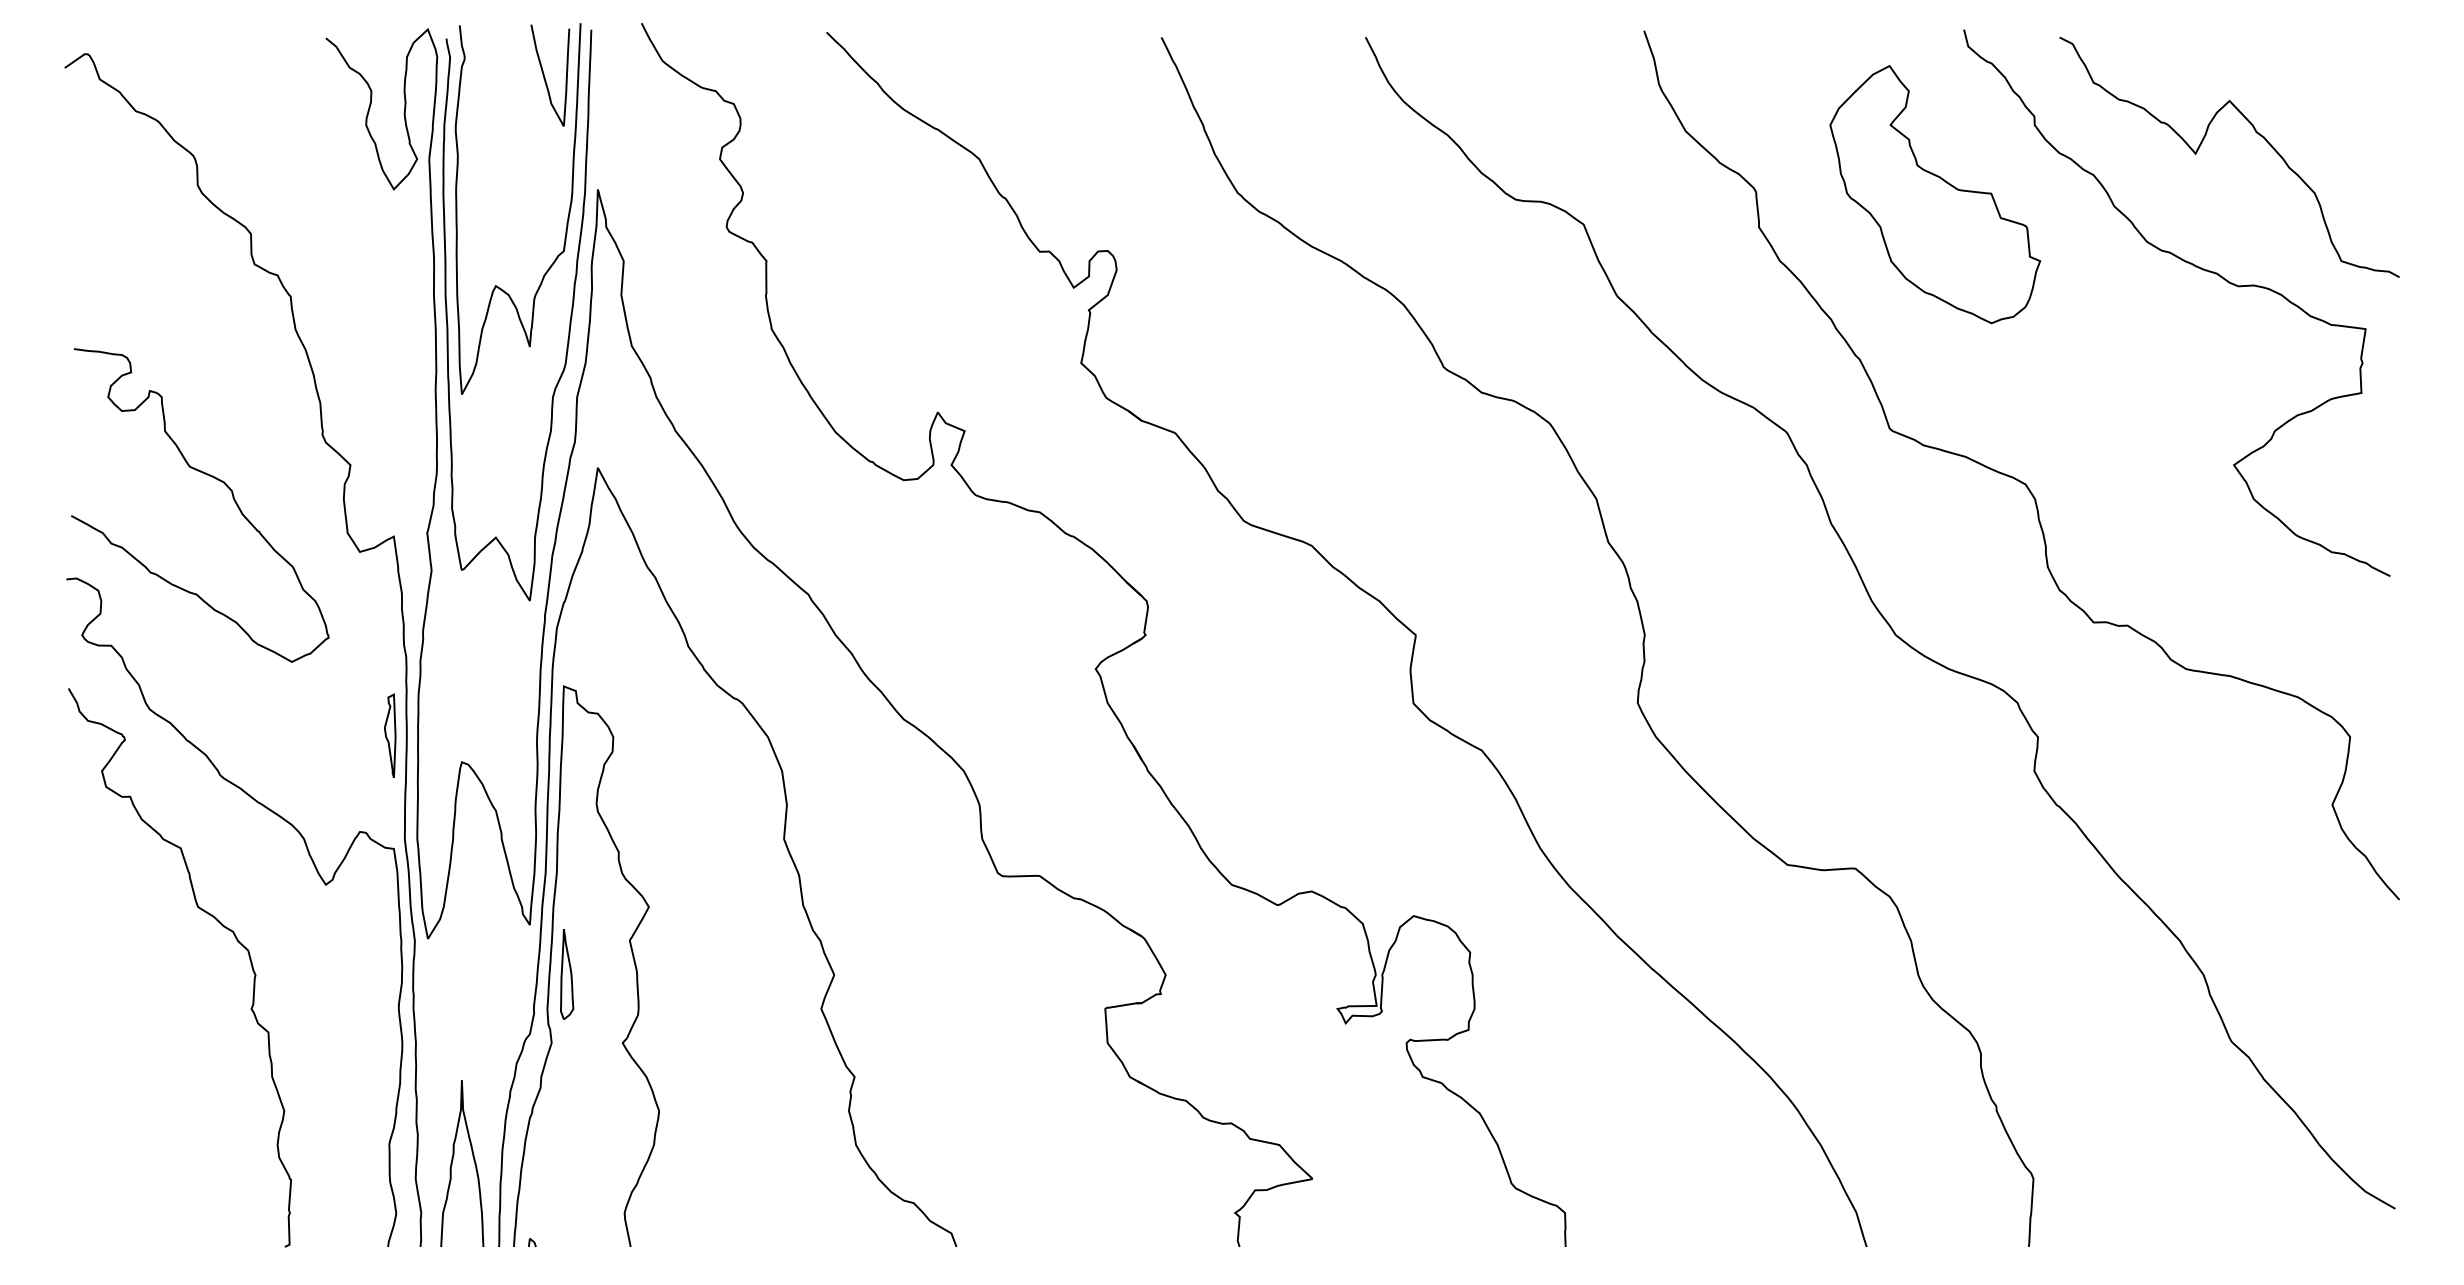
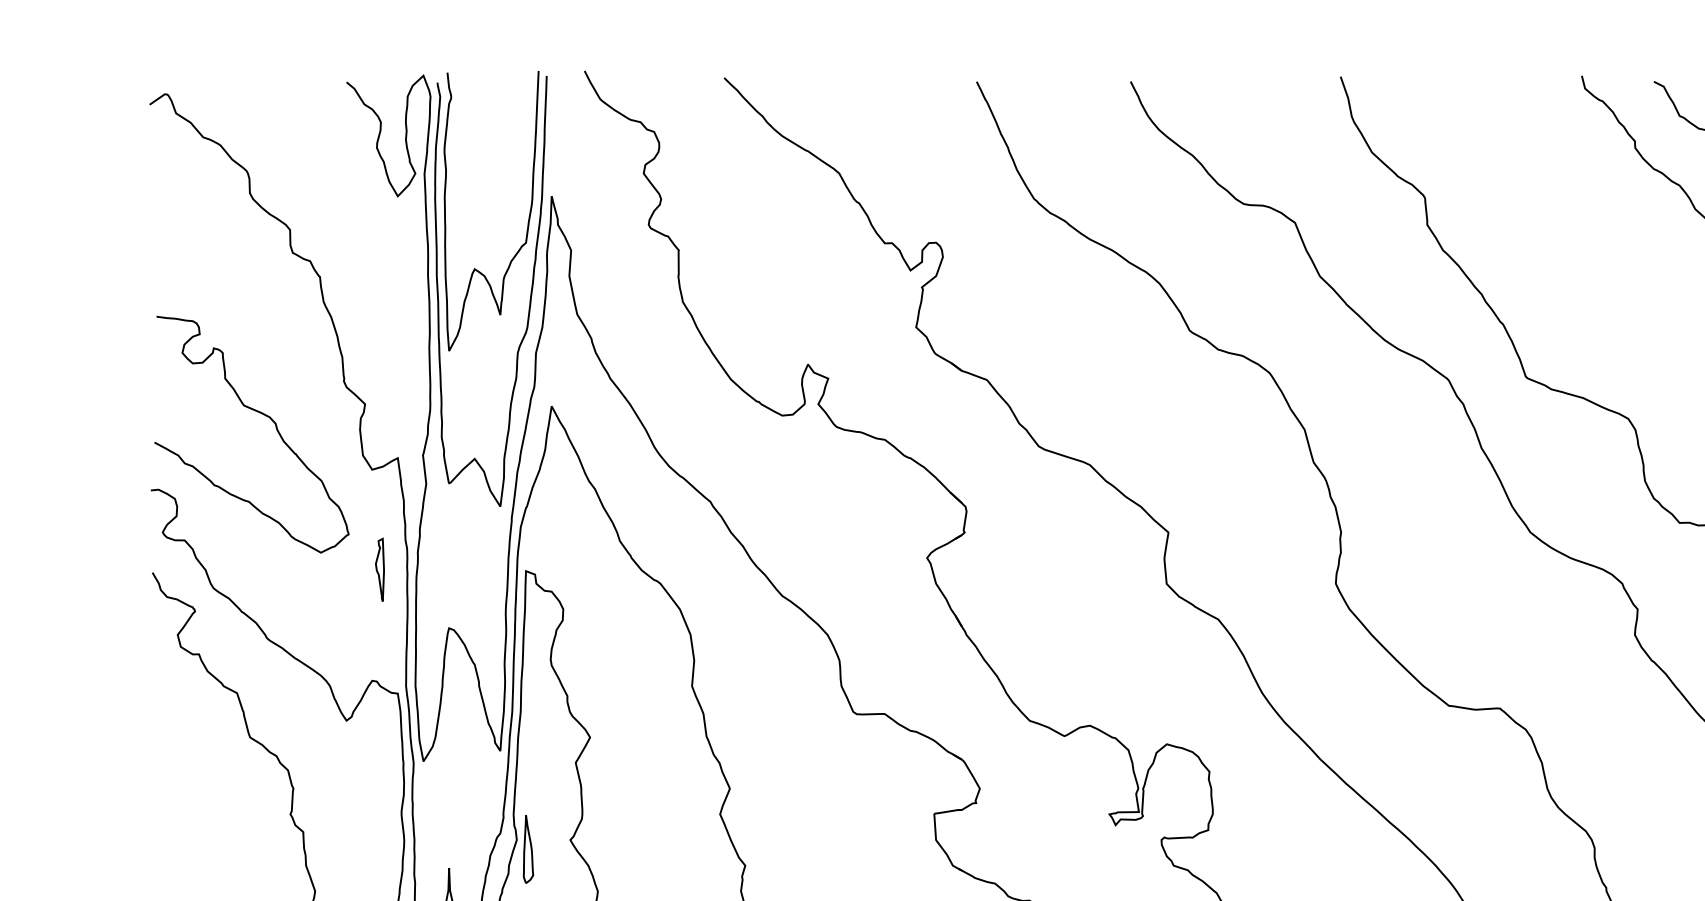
curve: (545, 77) -> (512, 111), removed
part: (1935, 194) -> (1560, 200), removed
part: (390, 735) -> (380, 569), moved
part: (567, 974) -> (528, 849), moved

